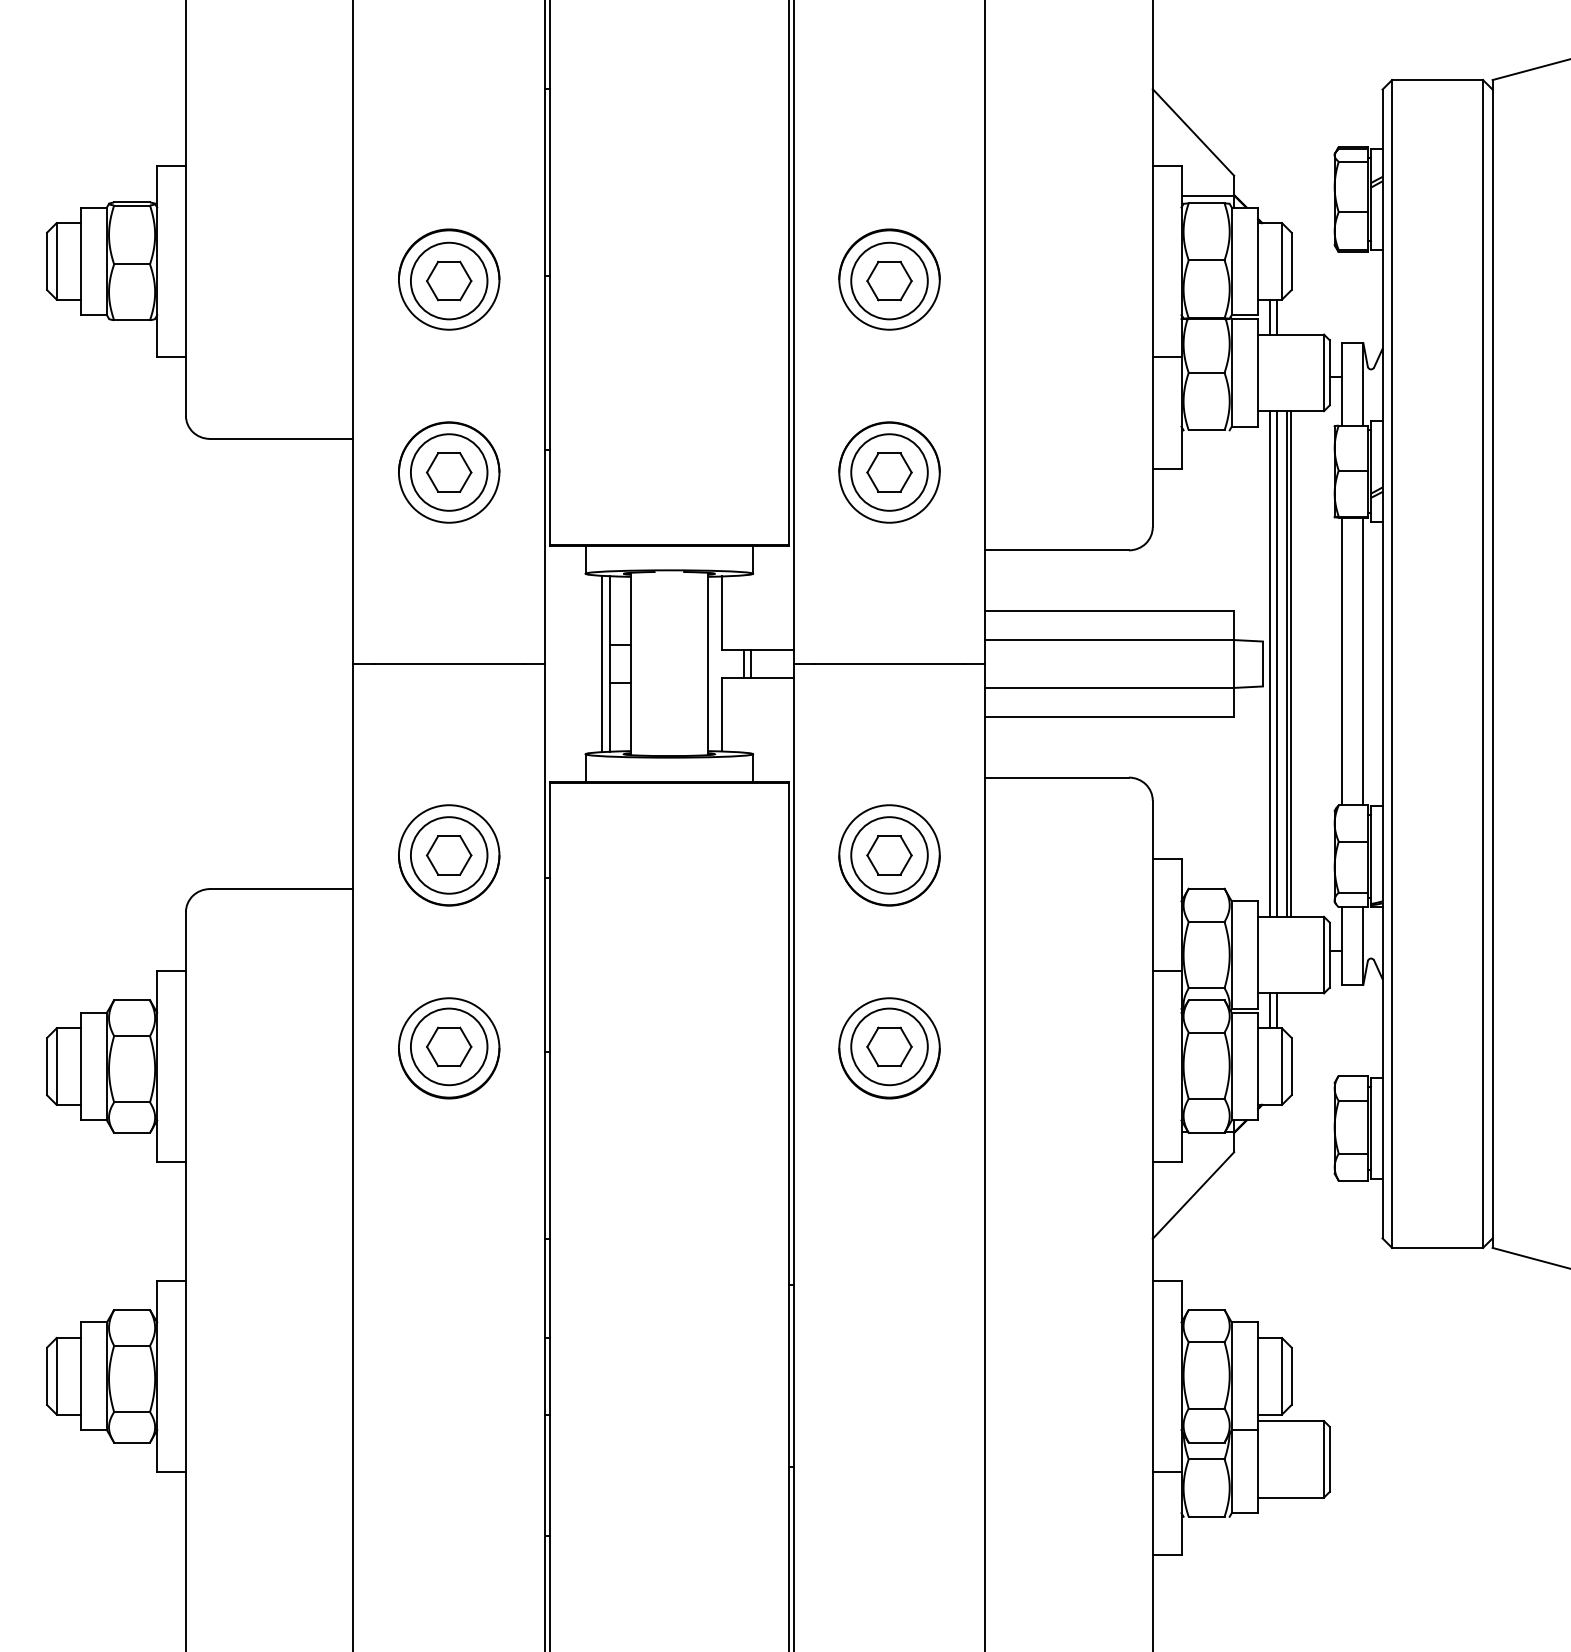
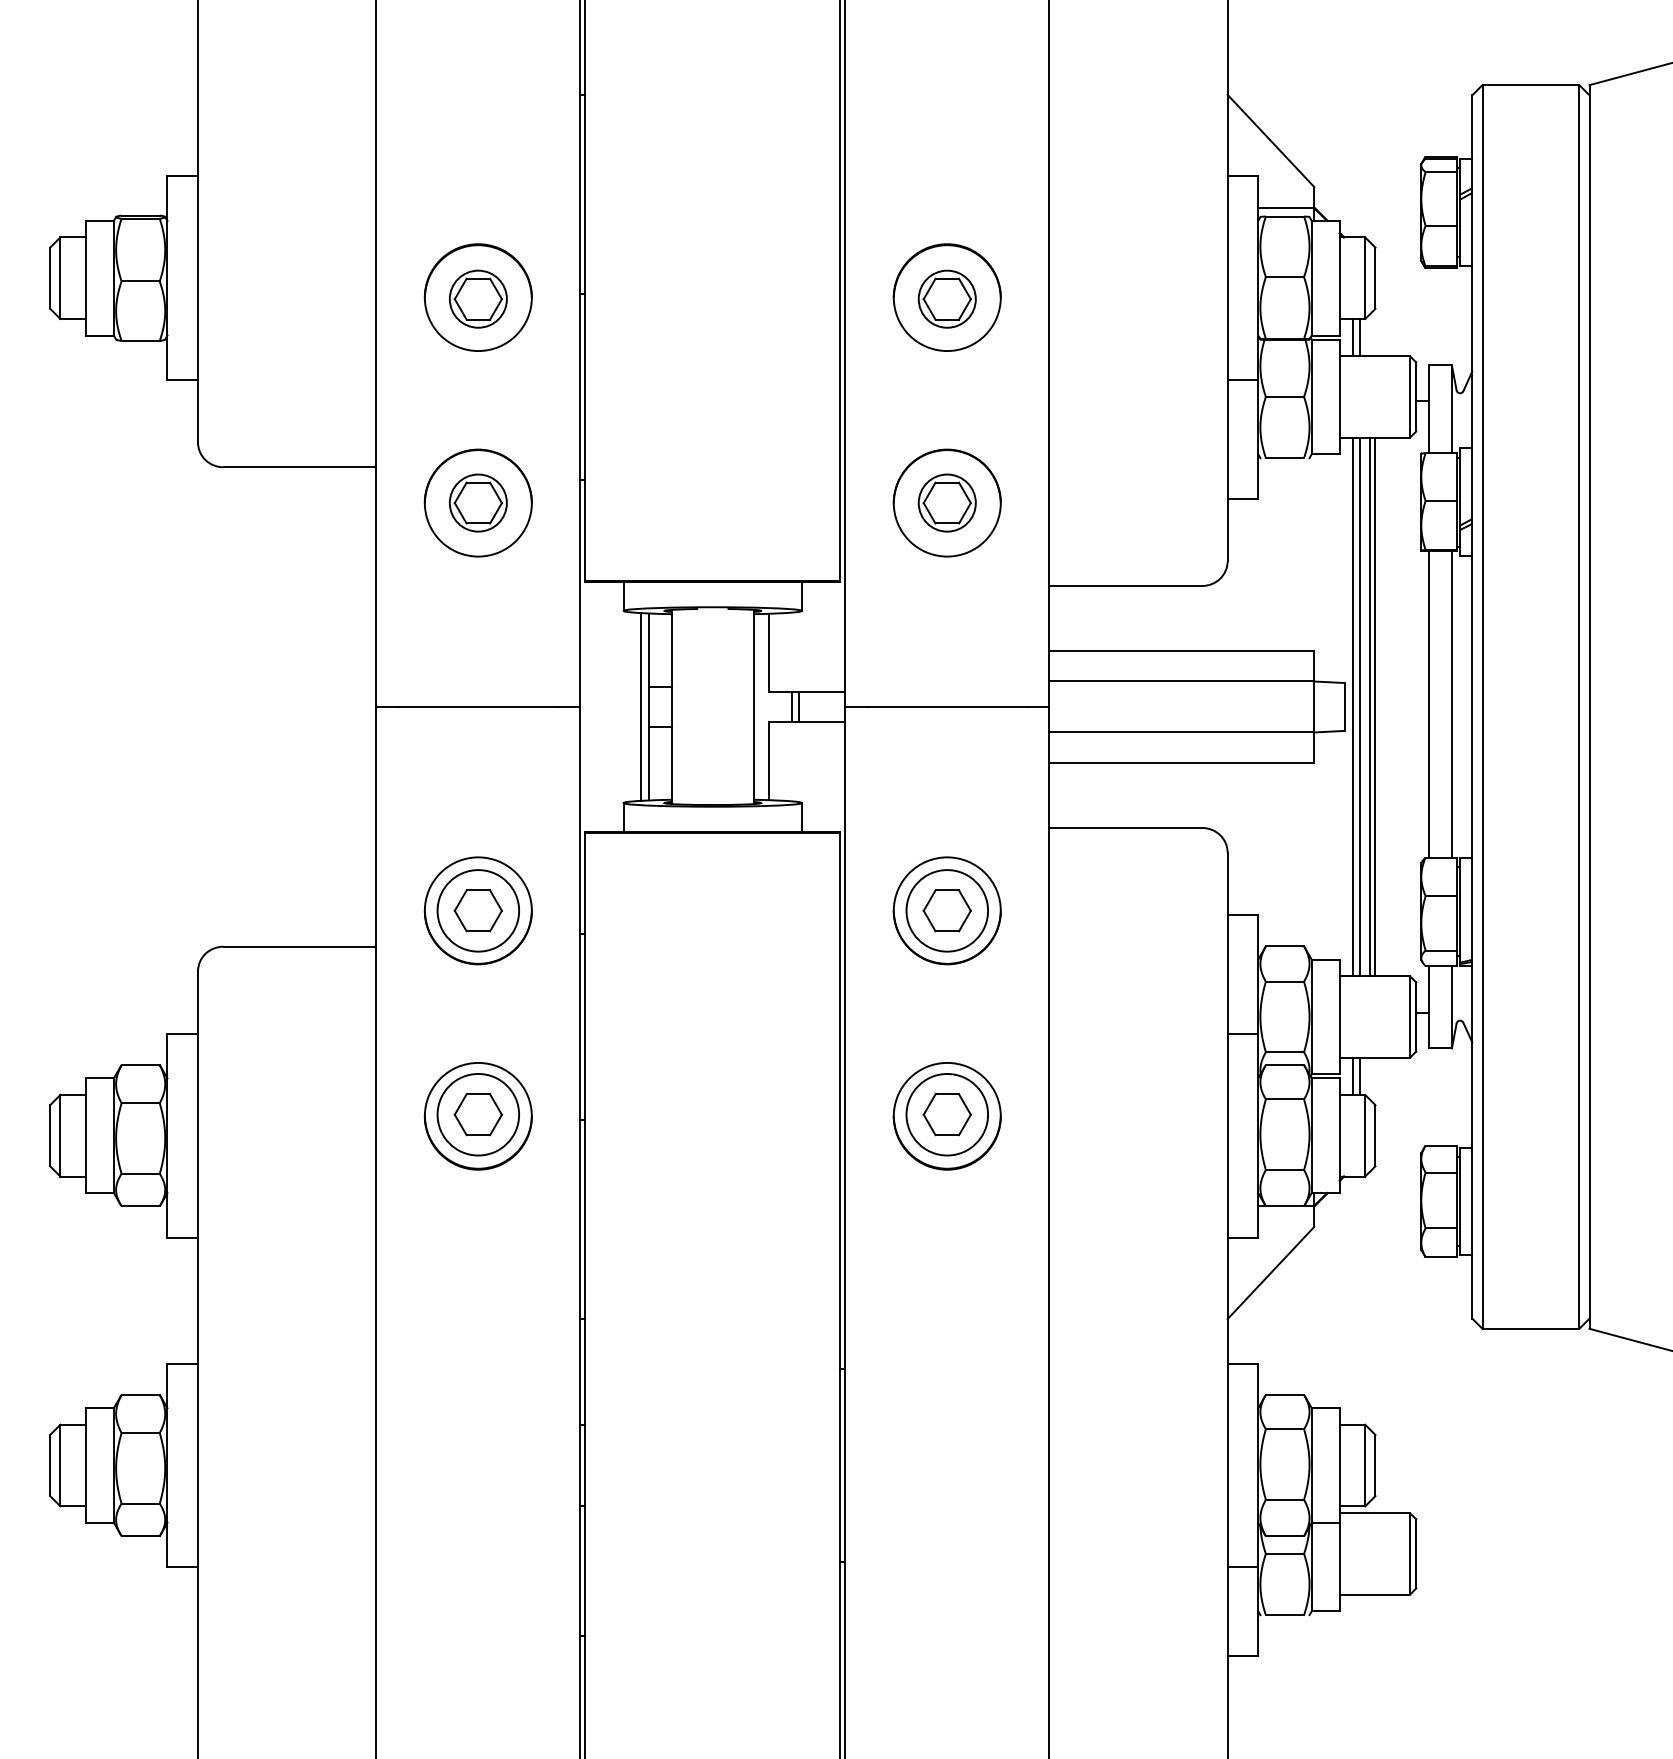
circle: (448, 280) -> (477, 298), size x0.7
circle: (889, 280) -> (947, 298), size x0.7
circle: (448, 472) -> (477, 503), size x0.7
circle: (889, 472) -> (947, 503), size x0.7

